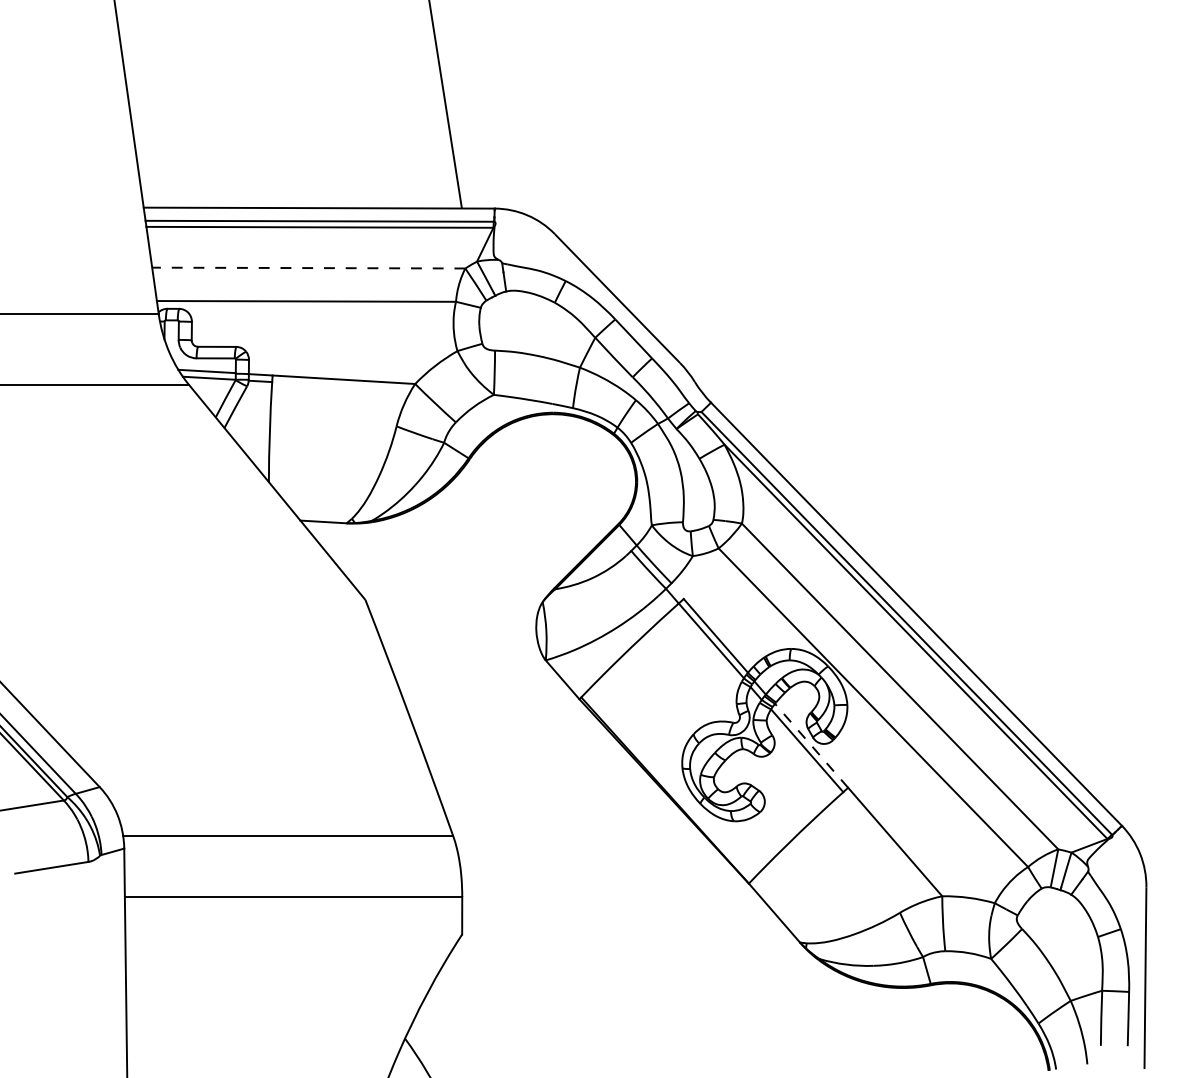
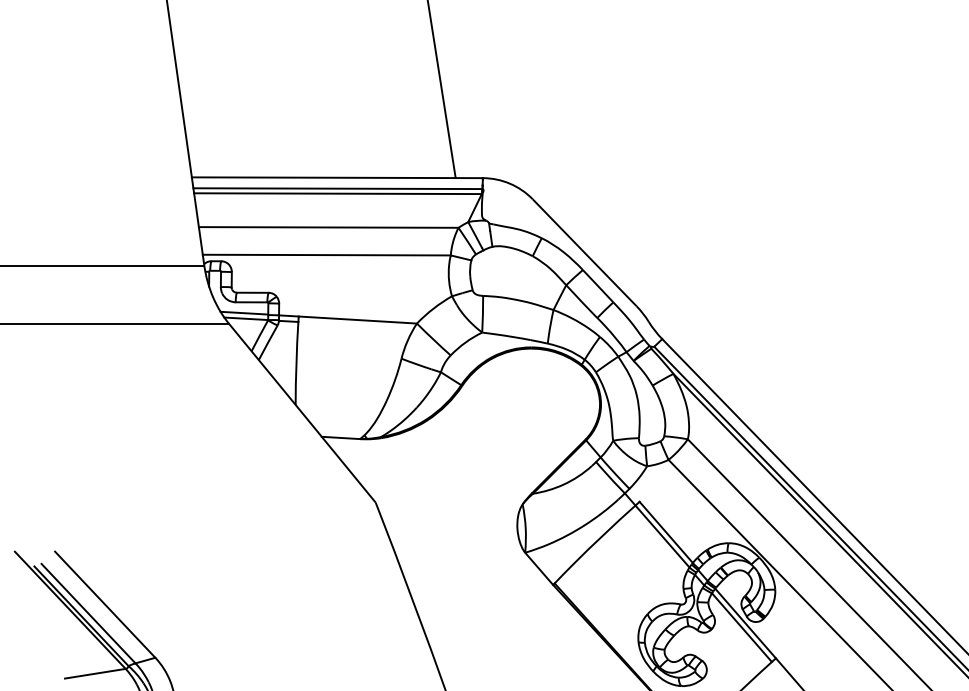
line: (308, 268) -> (328, 227), dashed -> solid
line: (811, 745) -> (745, 623), dashed -> solid

